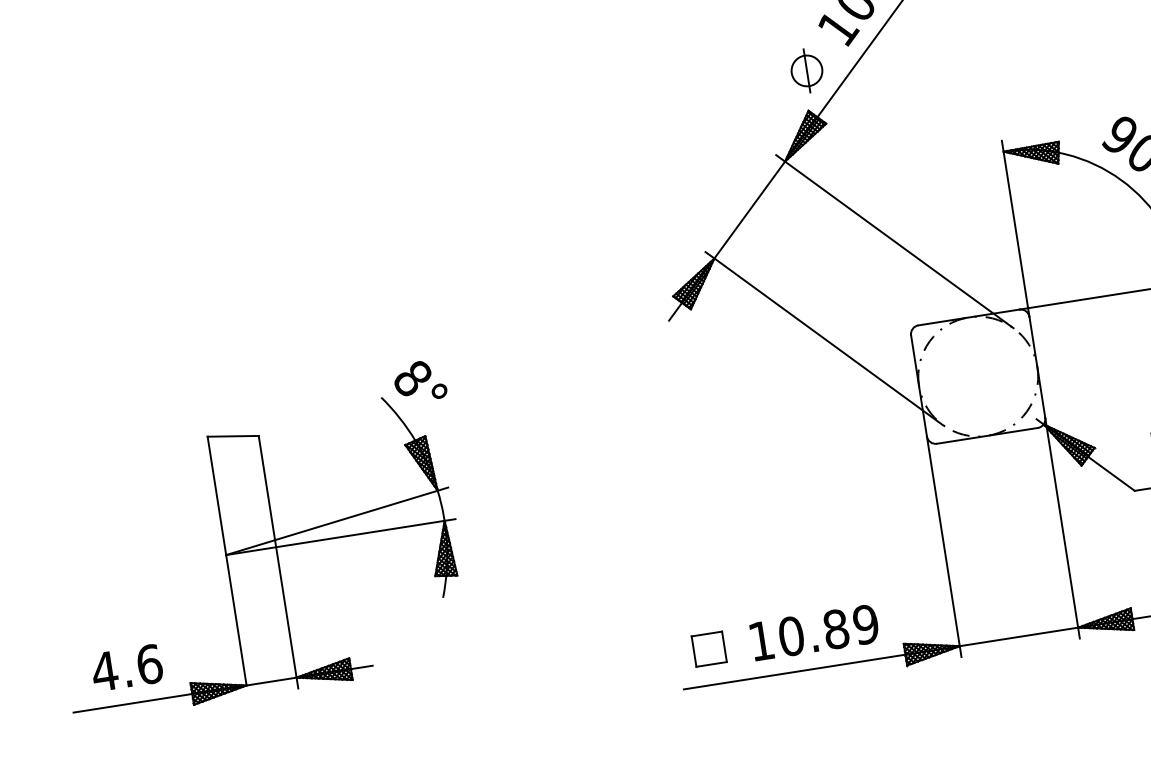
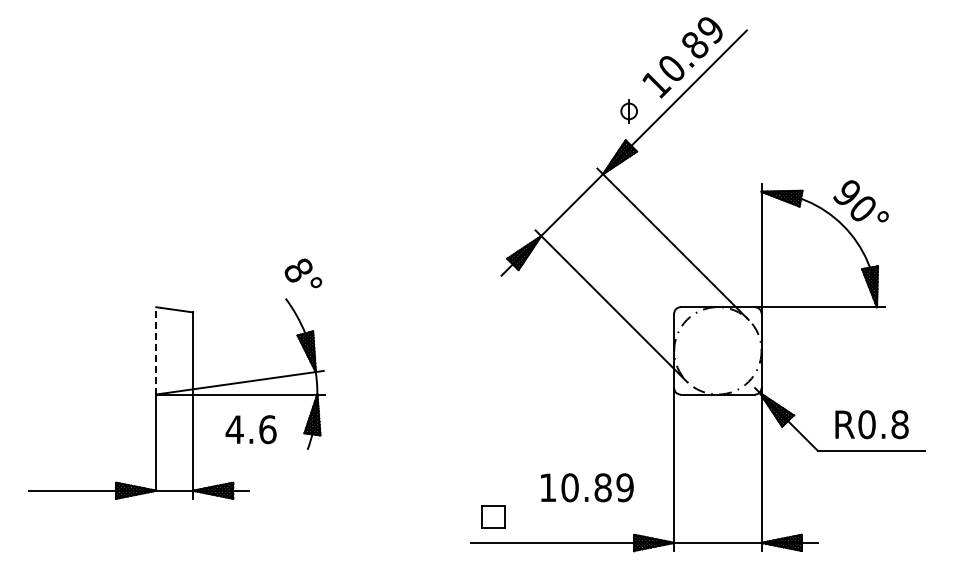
part: (807, 70) -> (629, 111), size x0.7
text: (420, 381) -> (303, 273), moved
line: (217, 495) -> (156, 350), solid -> dashed
text: (814, 632) -> (587, 487), moved
text: (126, 667) -> (250, 429), moved

